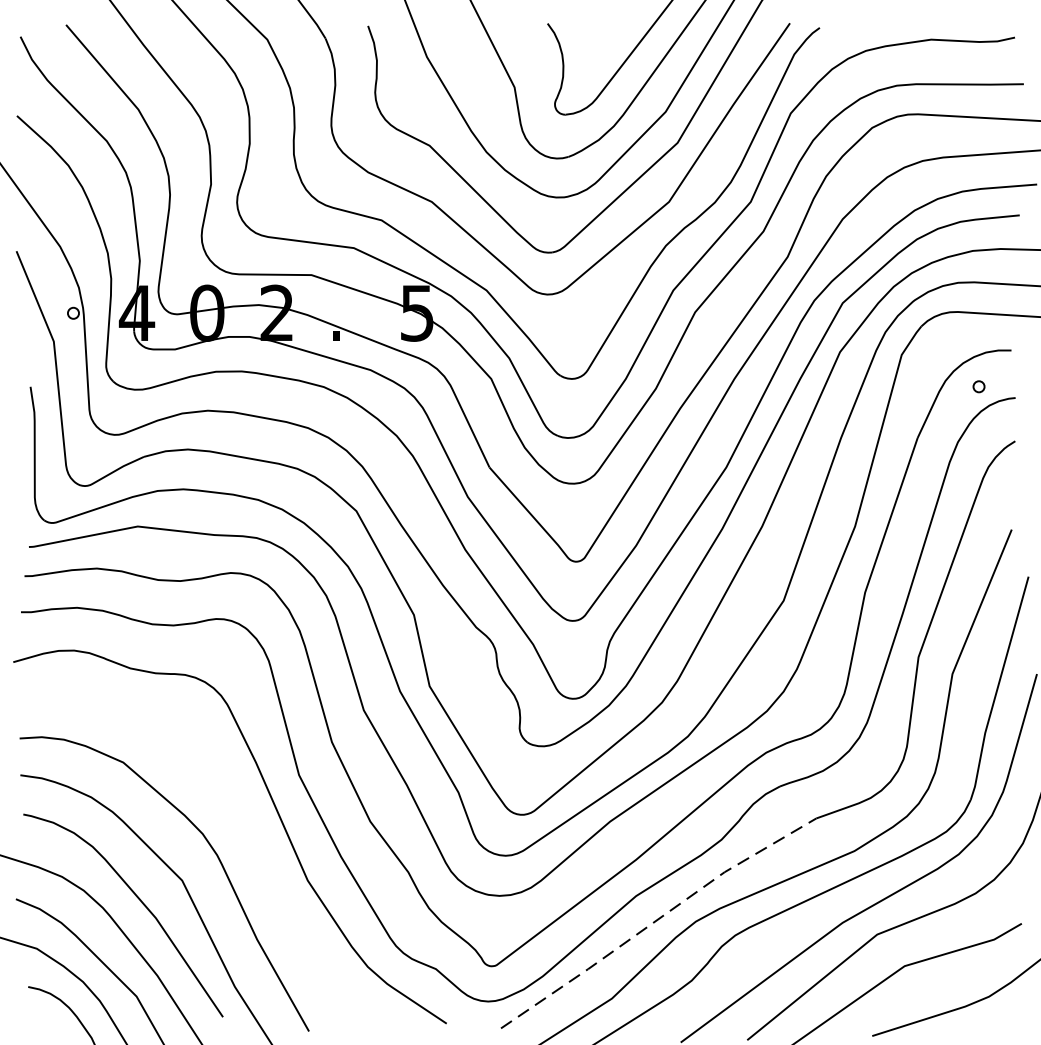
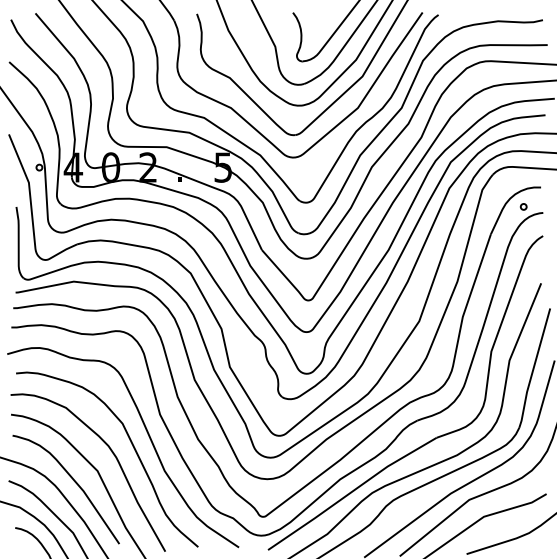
curve: (247, 834) -> (132, 446), added
line: (656, 920) -> (351, 492), dashed -> solid

